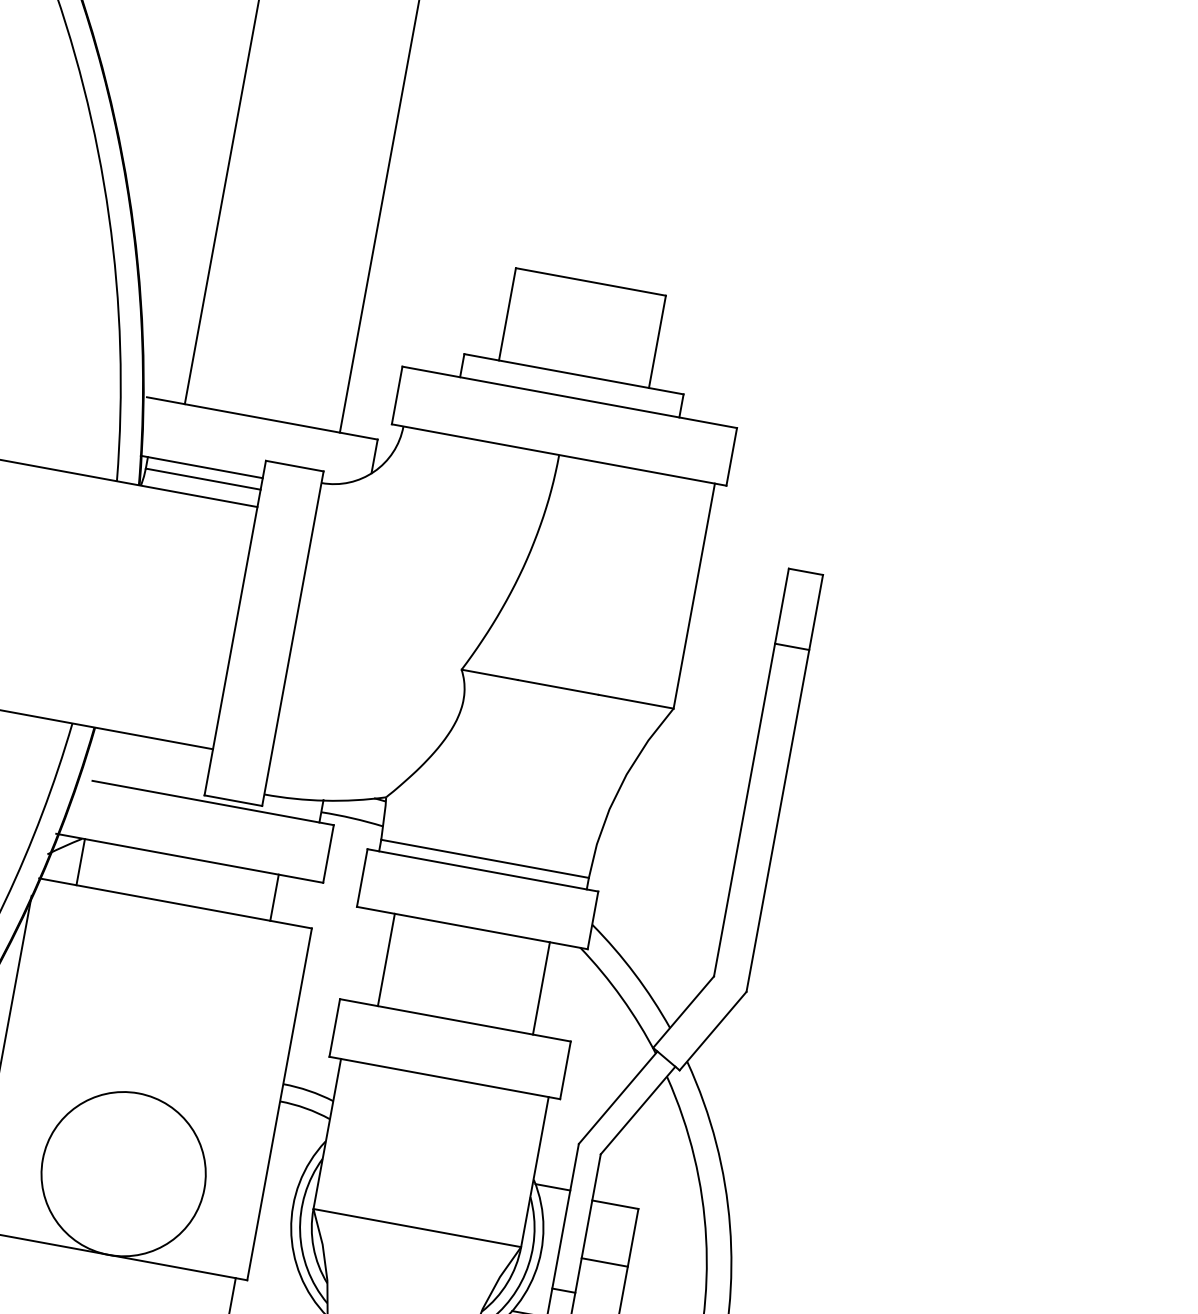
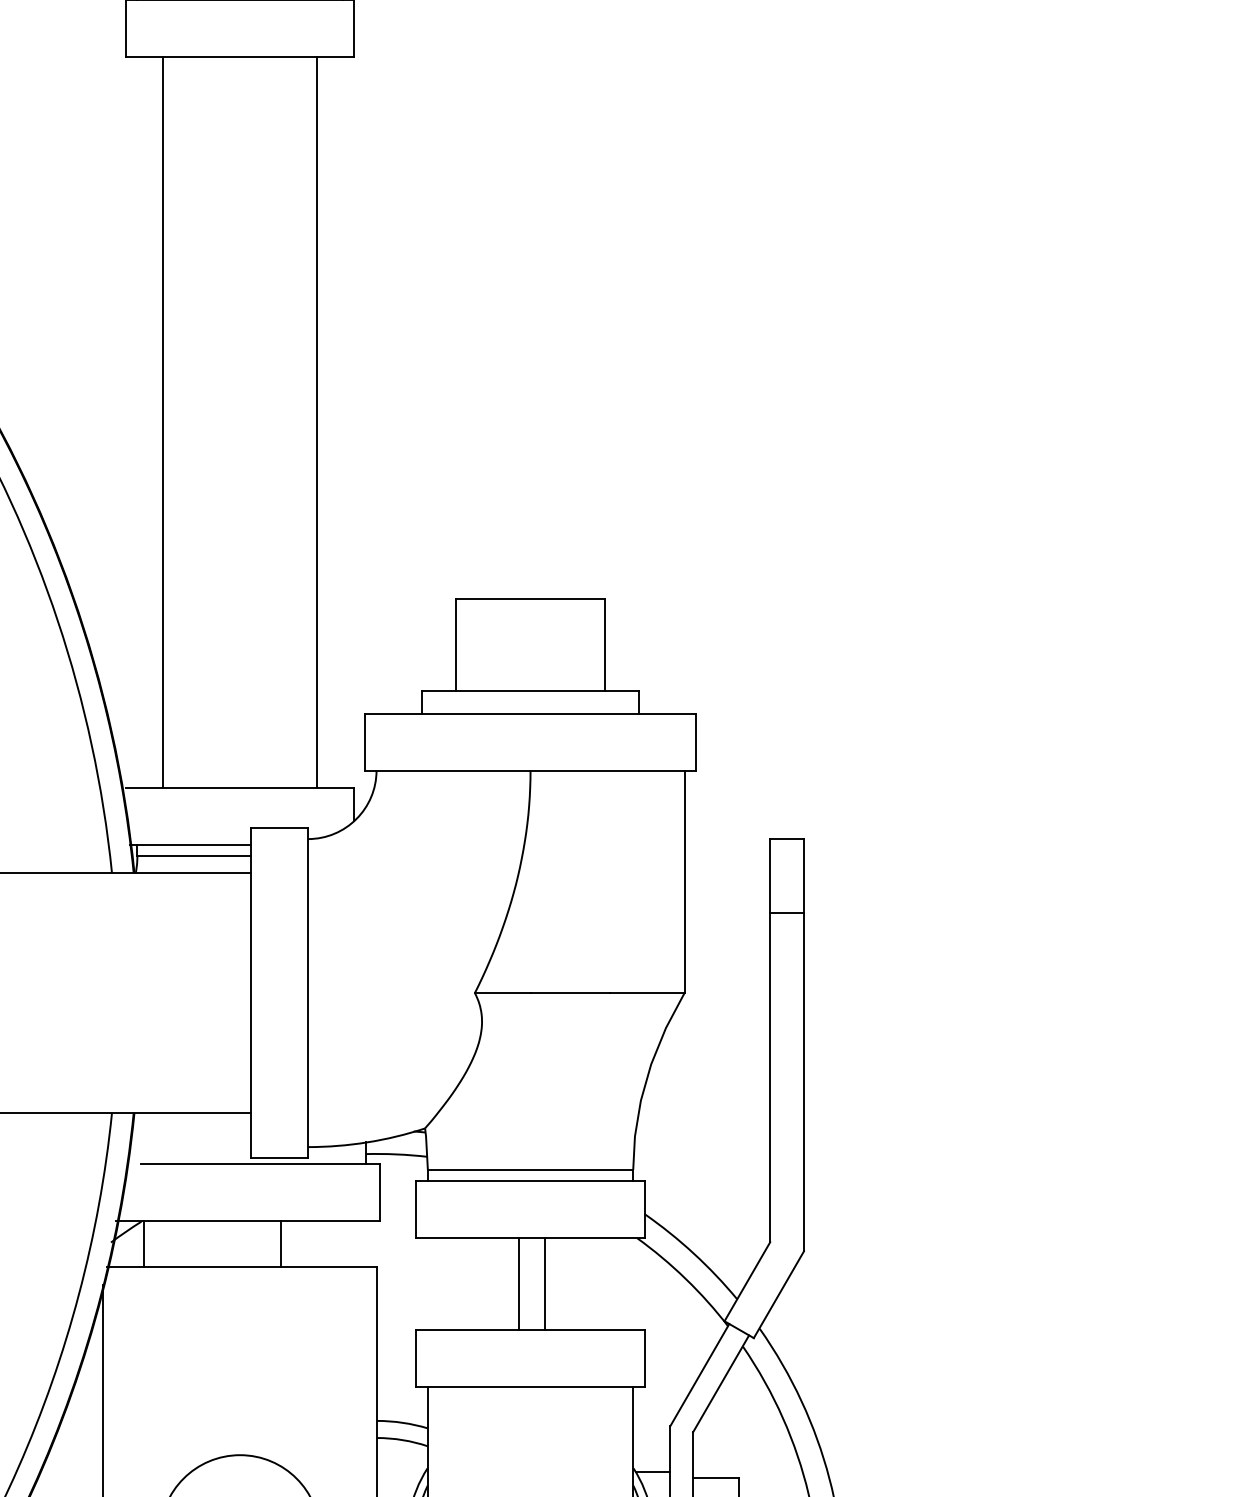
line: (274, 897) -> (280, 1243), moved
line: (386, 959) -> (518, 1283), moved
line: (541, 987) -> (545, 1283), moved

